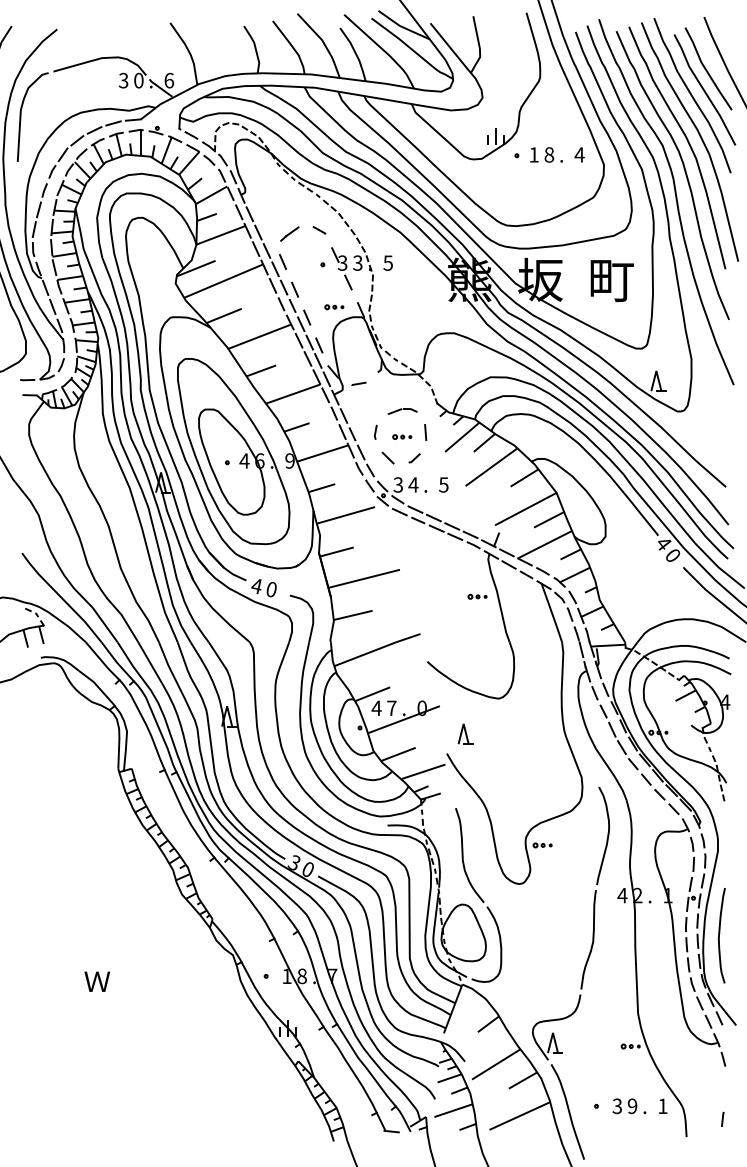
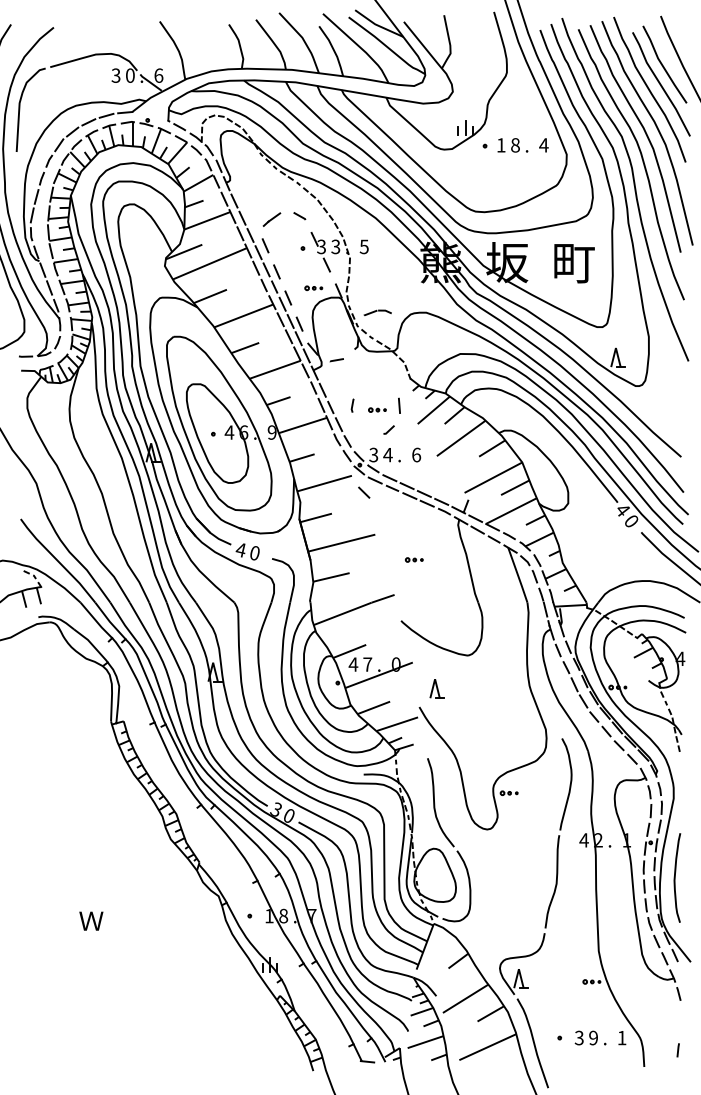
part: (402, 411) -> (377, 312), moved
line: (387, 457) -> (363, 492), moved
text: (443, 484) -> (416, 454), 5 -> 6
part: (477, 596) -> (414, 559), moved

